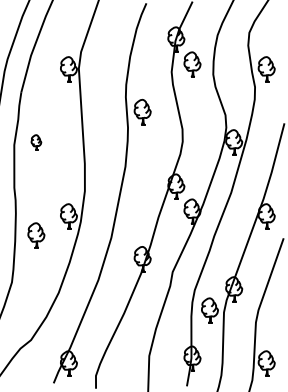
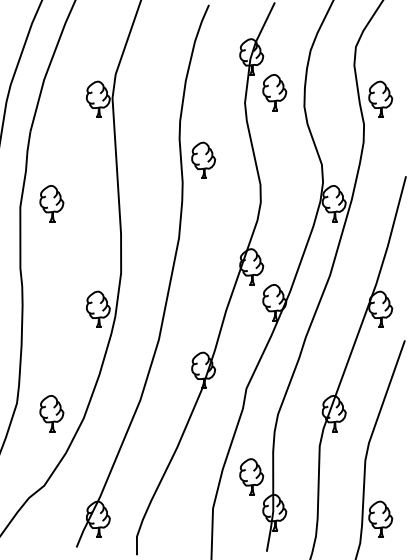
part: (36, 142) -> (51, 203), size x1.67
part: (36, 235) -> (51, 413), moved
part: (209, 310) -> (251, 476), moved

